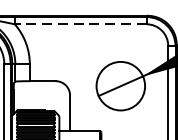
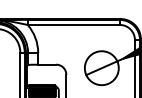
line: (80, 23) -> (73, 24), dashed -> solid

